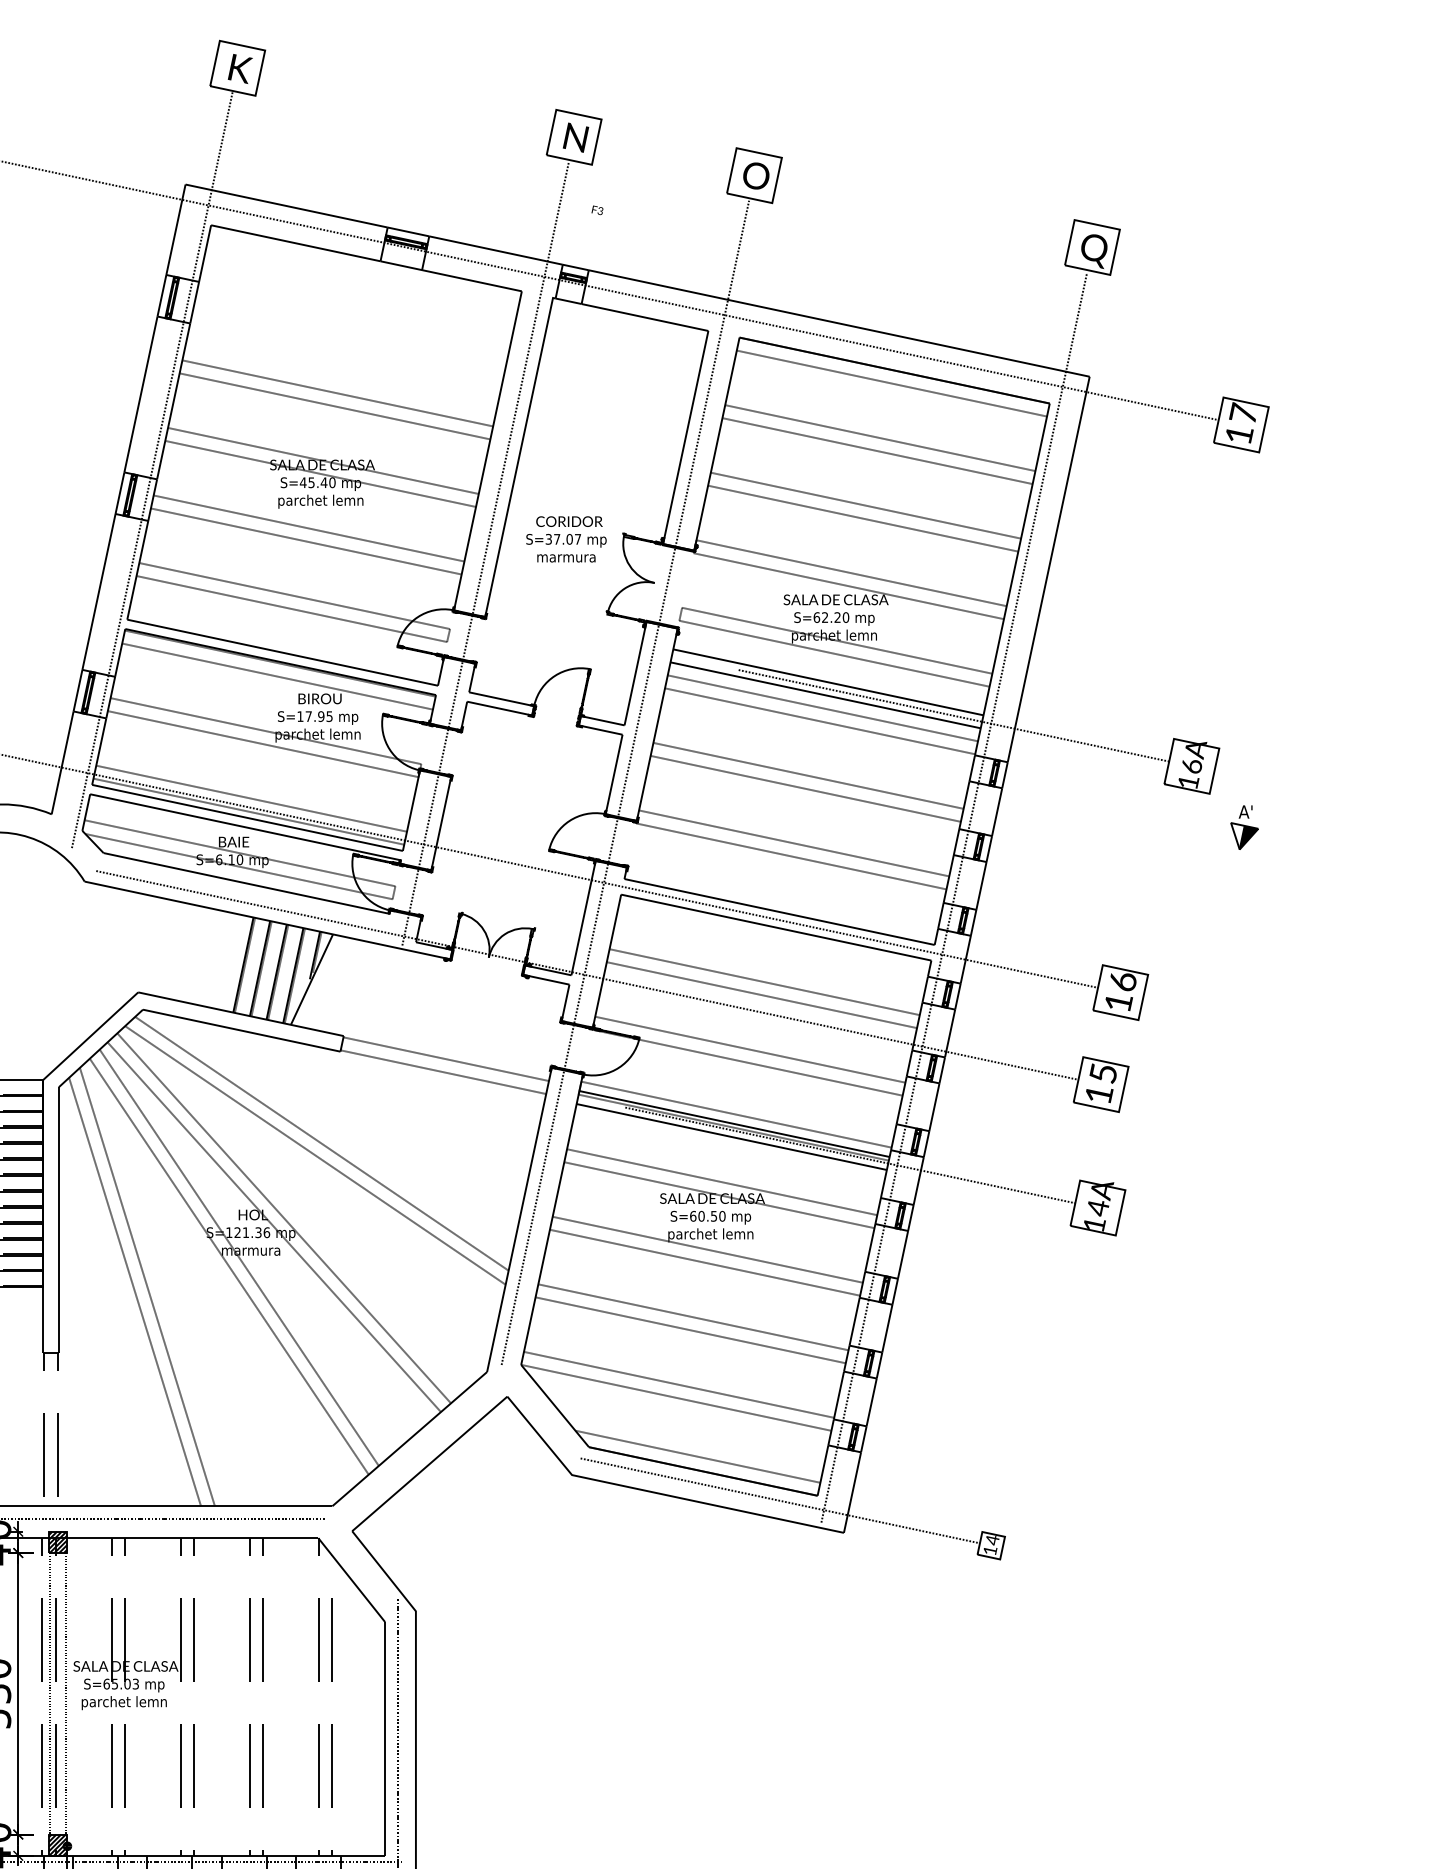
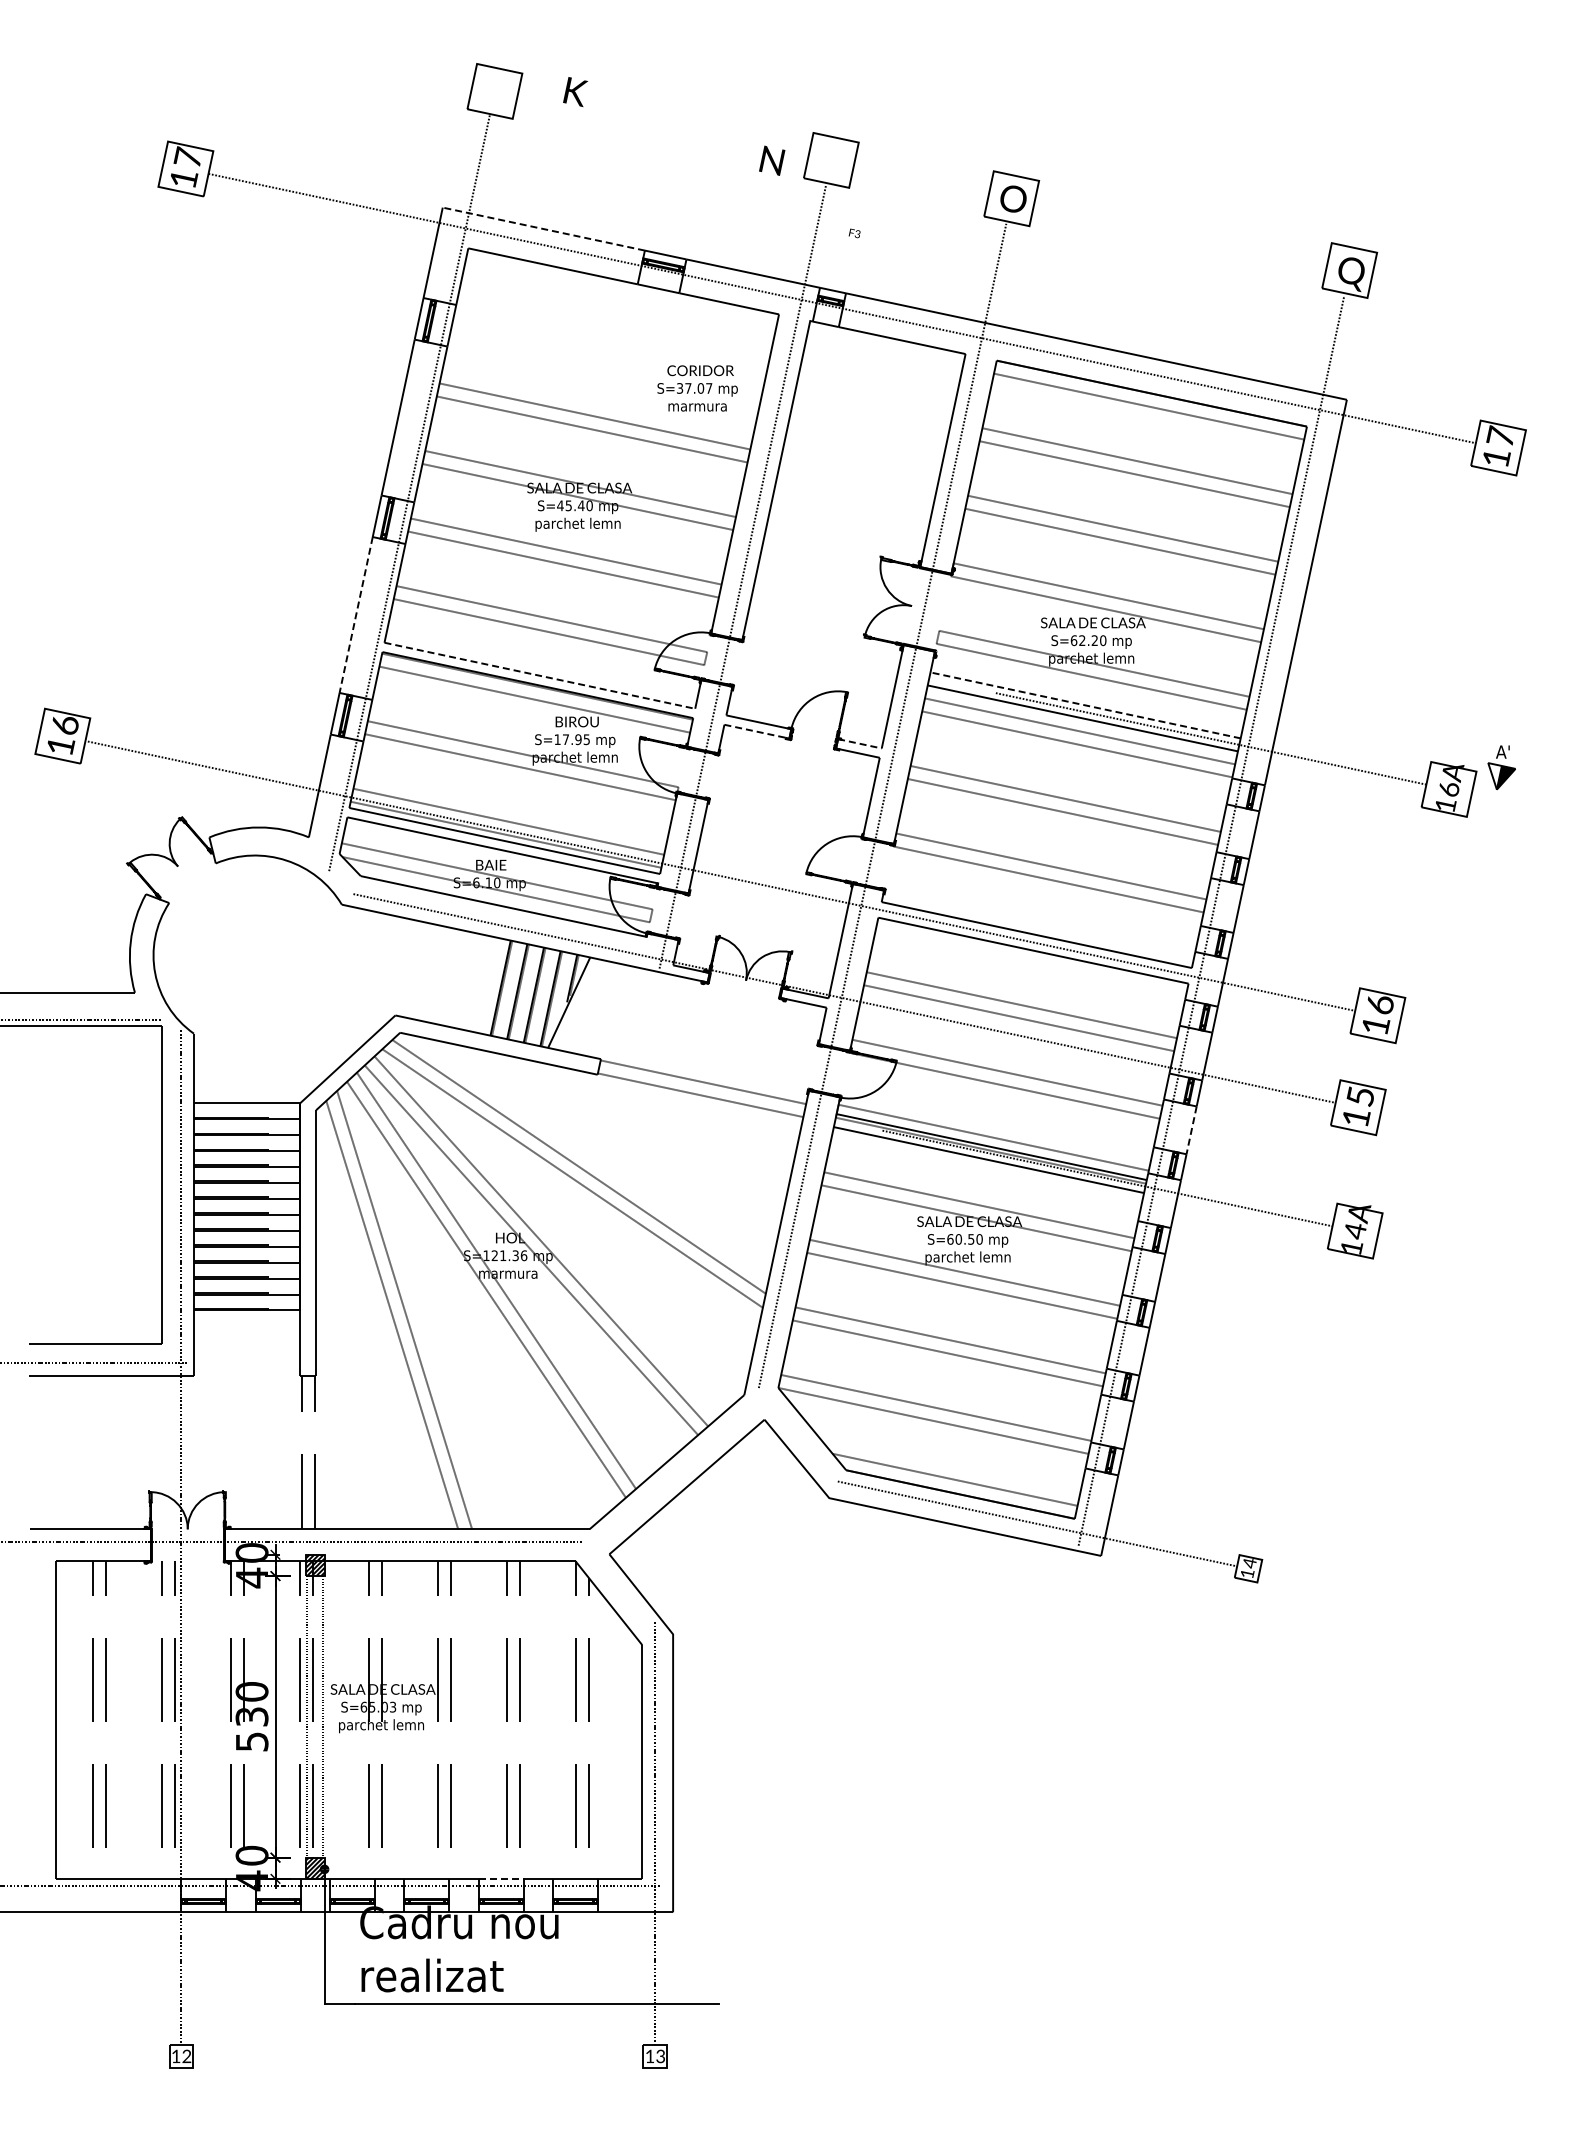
text: (240, 69) -> (575, 92), moved
text: (576, 137) -> (772, 160), moved
line: (286, 206) -> (543, 229), solid -> dashed
text: (566, 539) -> (697, 388), moved
line: (99, 592) -> (356, 615), solid -> dashed
line: (282, 652) -> (539, 675), solid -> dashed
line: (828, 682) -> (1085, 705), solid -> dashed
line: (500, 708) -> (757, 731), solid -> dashed
line: (603, 720) -> (860, 743), solid -> dashed
part: (1244, 827) -> (1501, 767), moved
line: (934, 1107) -> (1191, 1130), solid -> dashed
line: (244, 1855) -> (501, 1878), solid -> dashed

